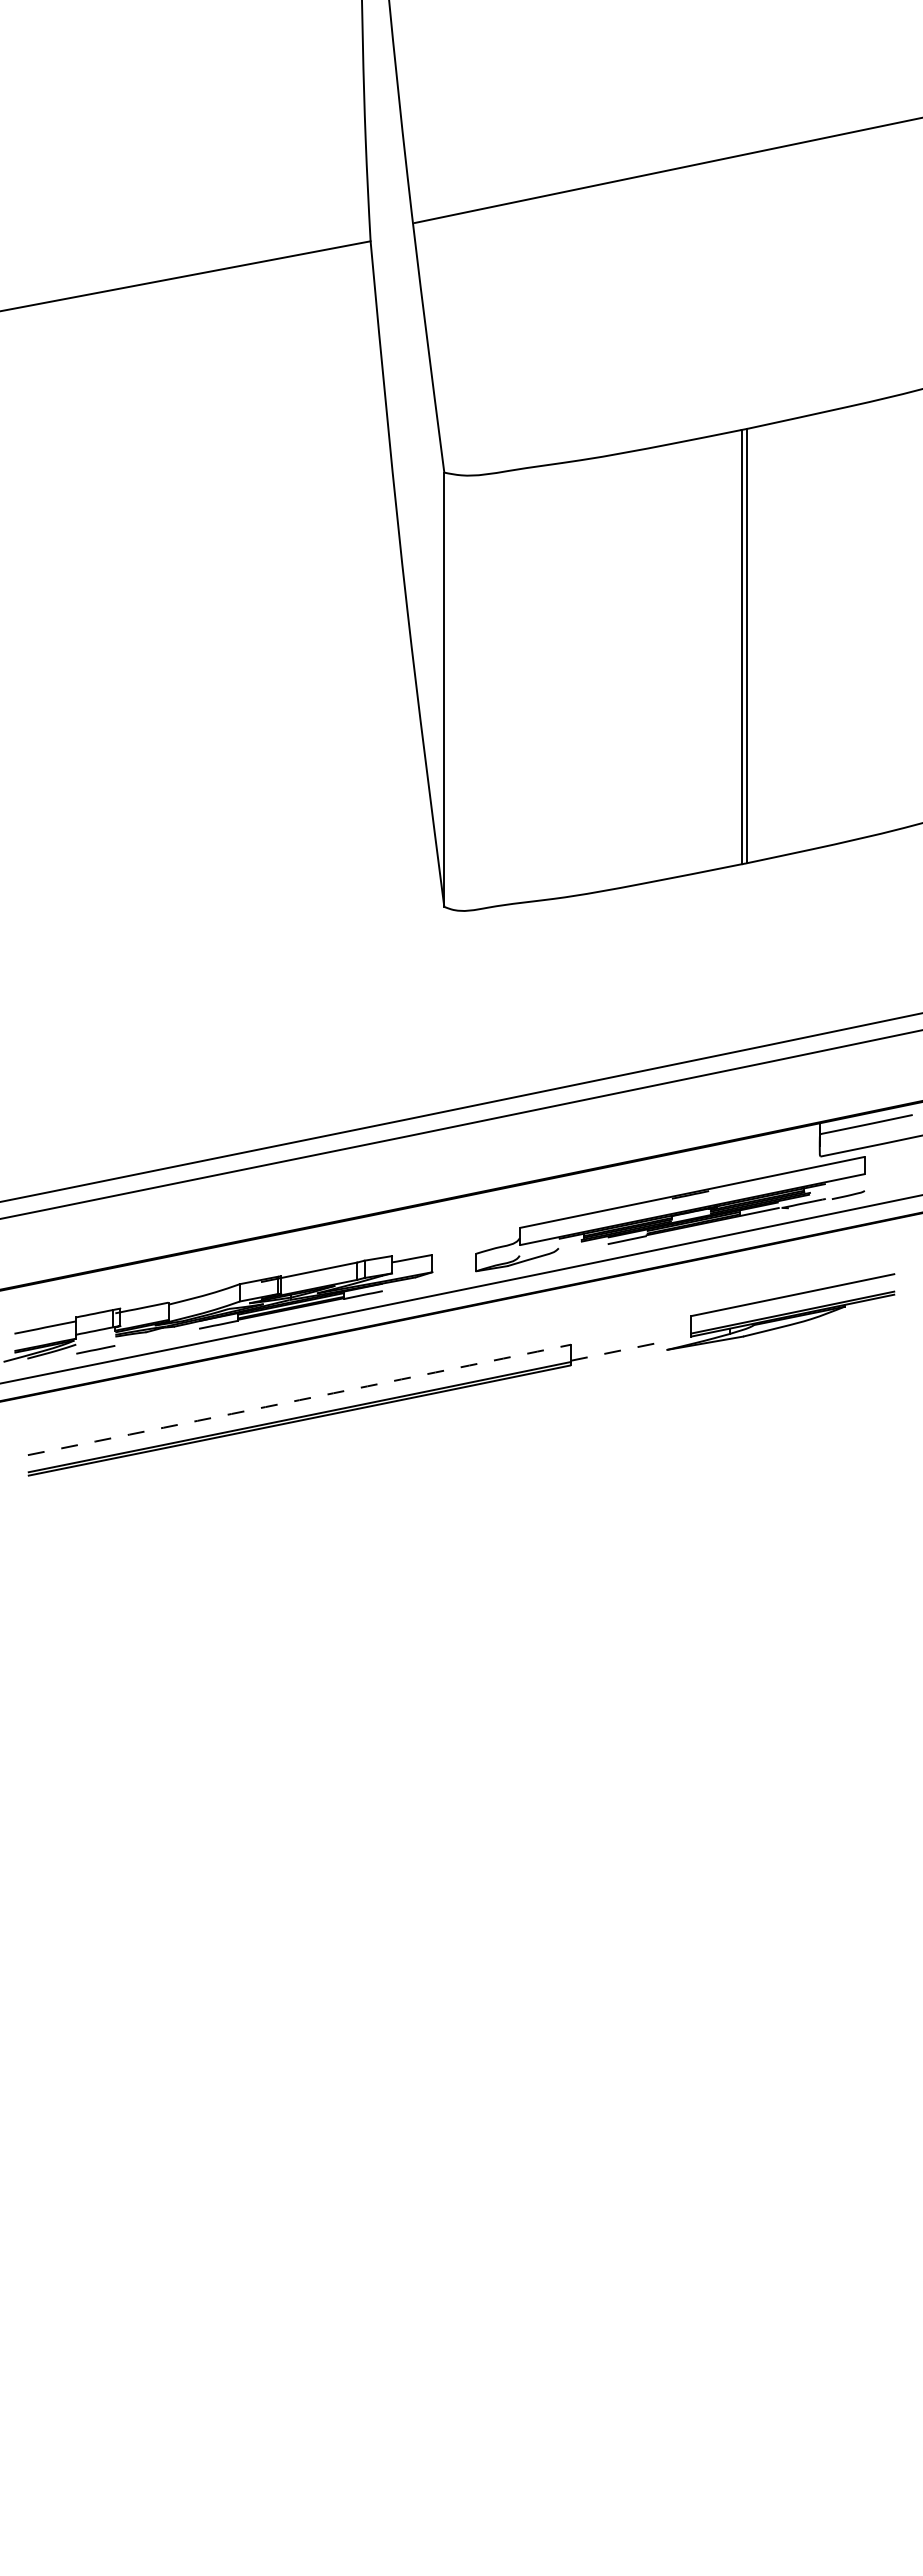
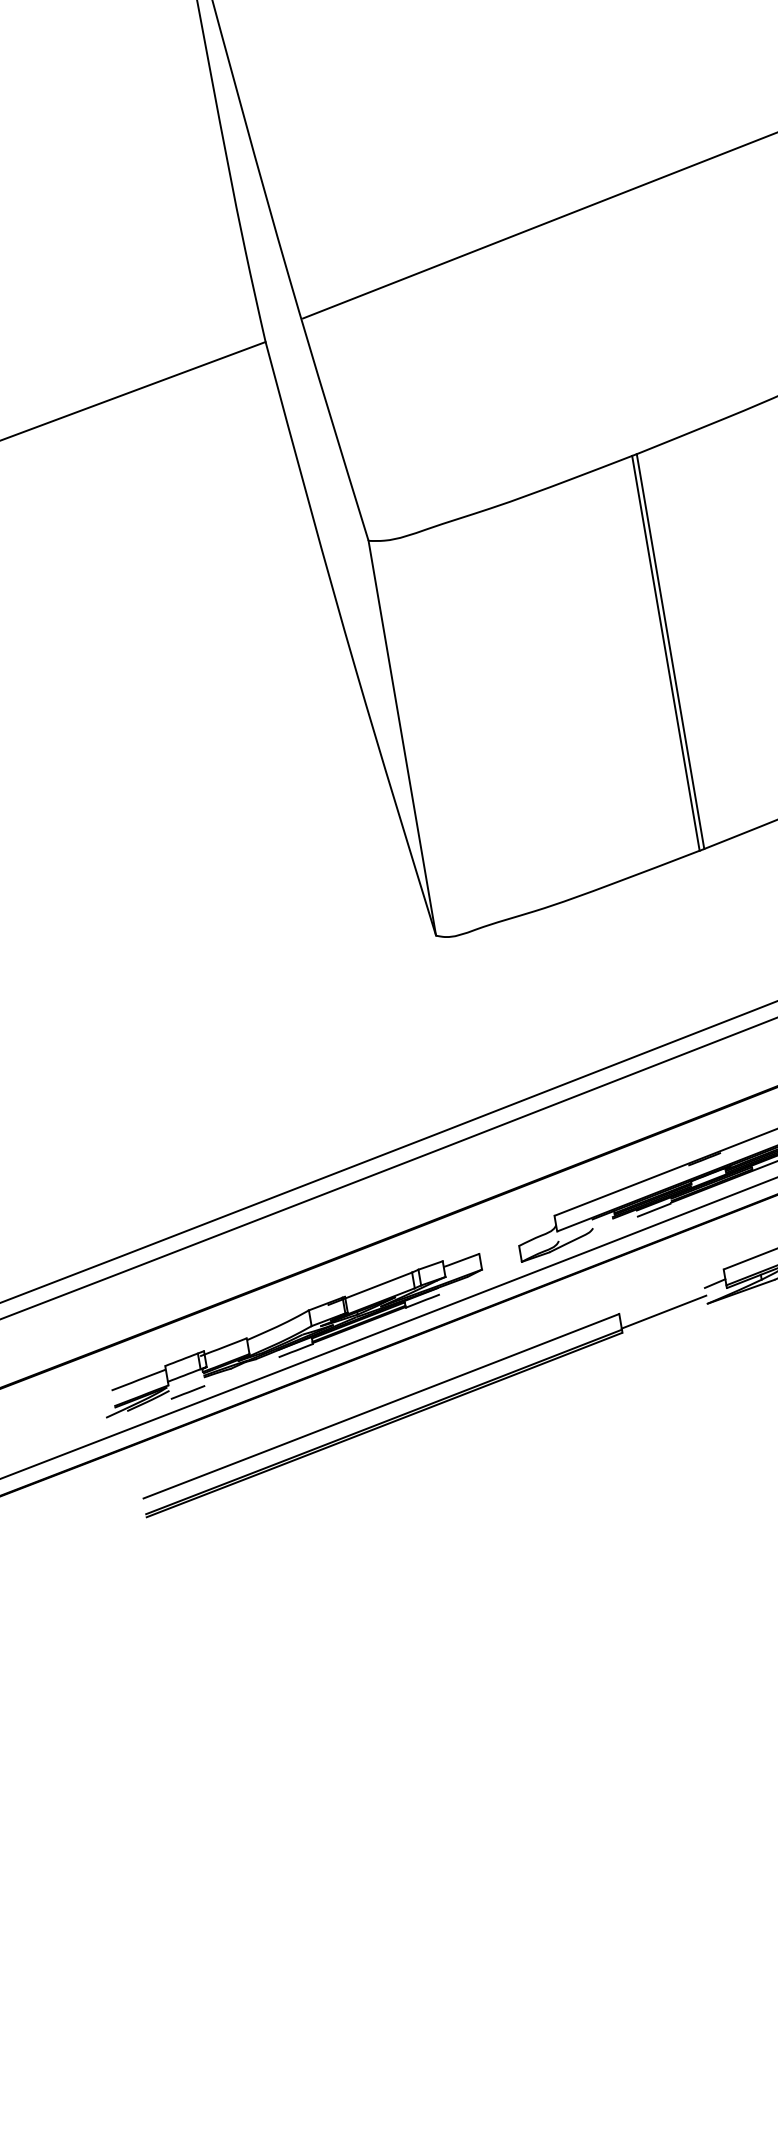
line: (678, 1329) -> (714, 1283), added
line: (619, 1350) -> (664, 1311), dashed -> solid
arc: (299, 1400) -> (381, 1406), dashed -> solid

